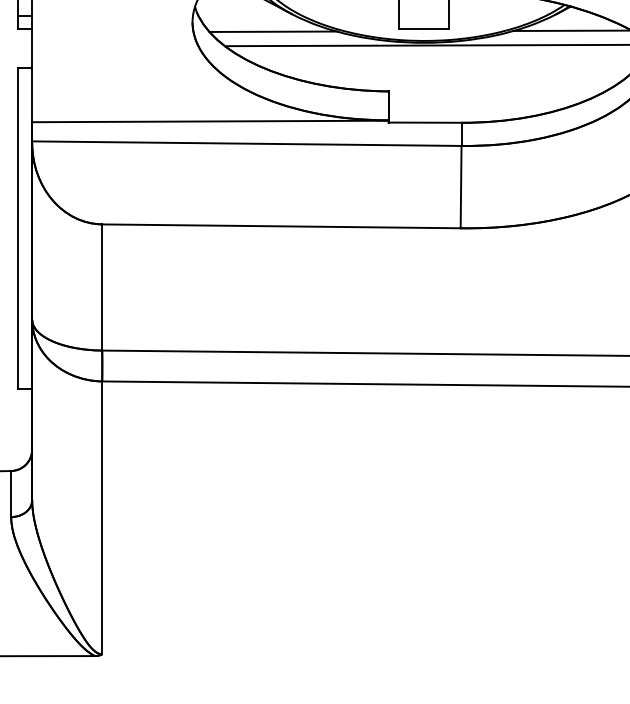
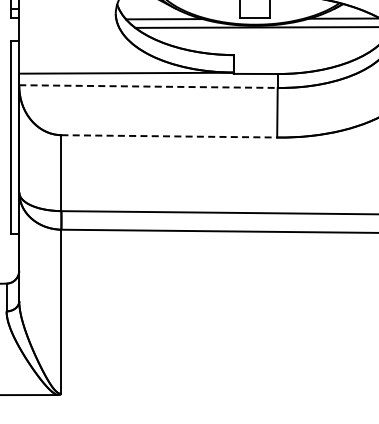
line: (246, 143) -> (148, 86), solid -> dashed
line: (281, 226) -> (169, 136), solid -> dashed

